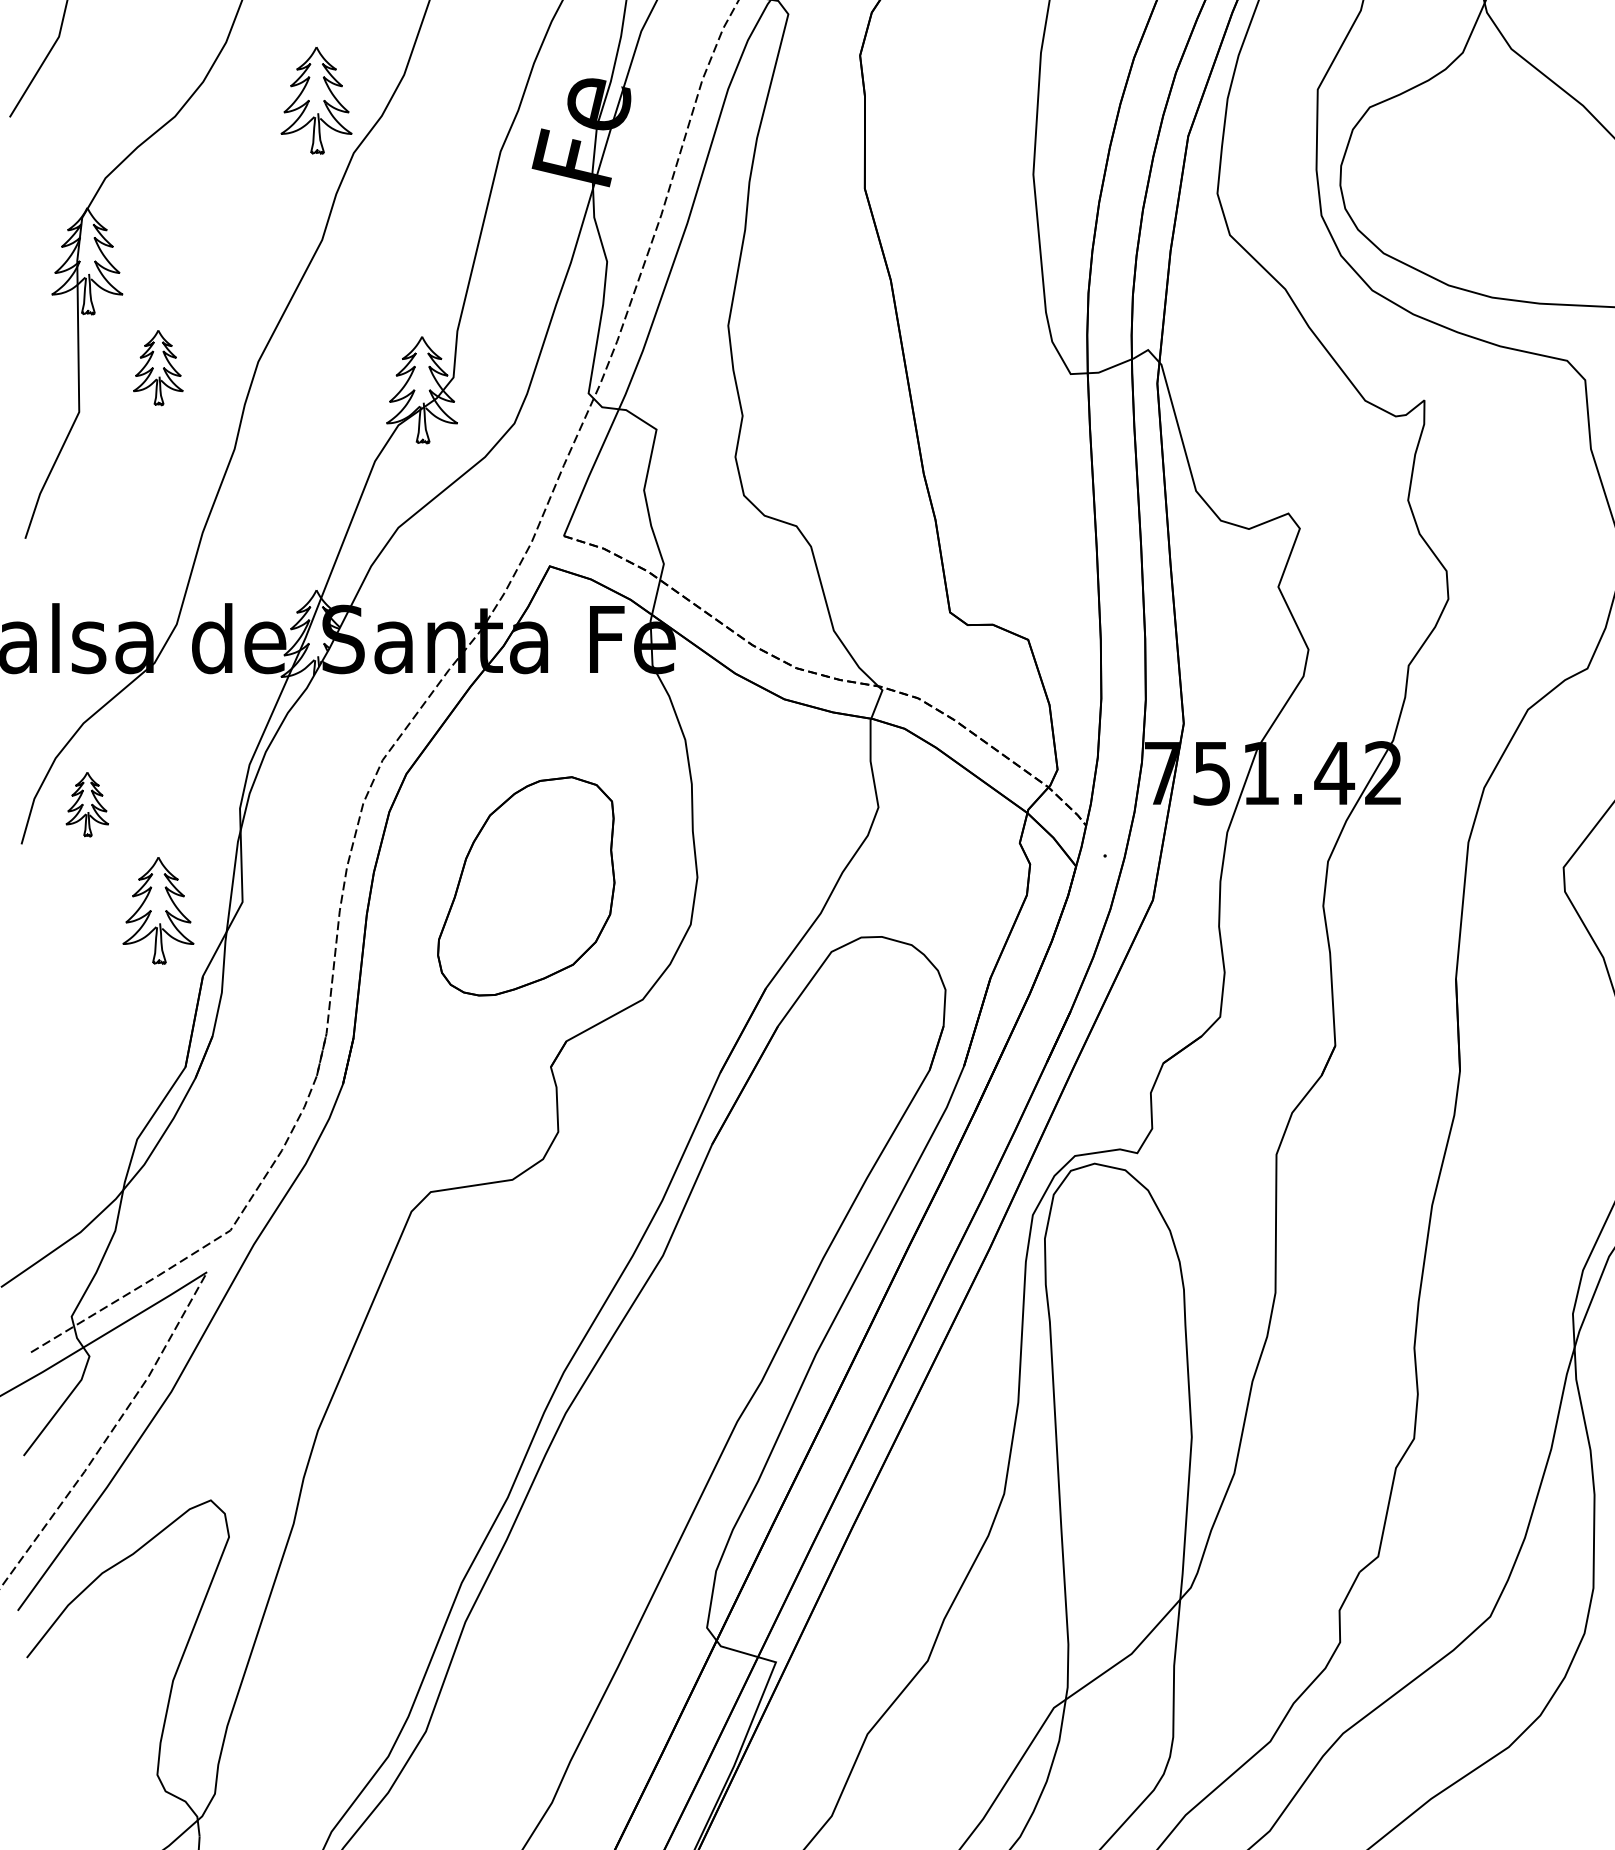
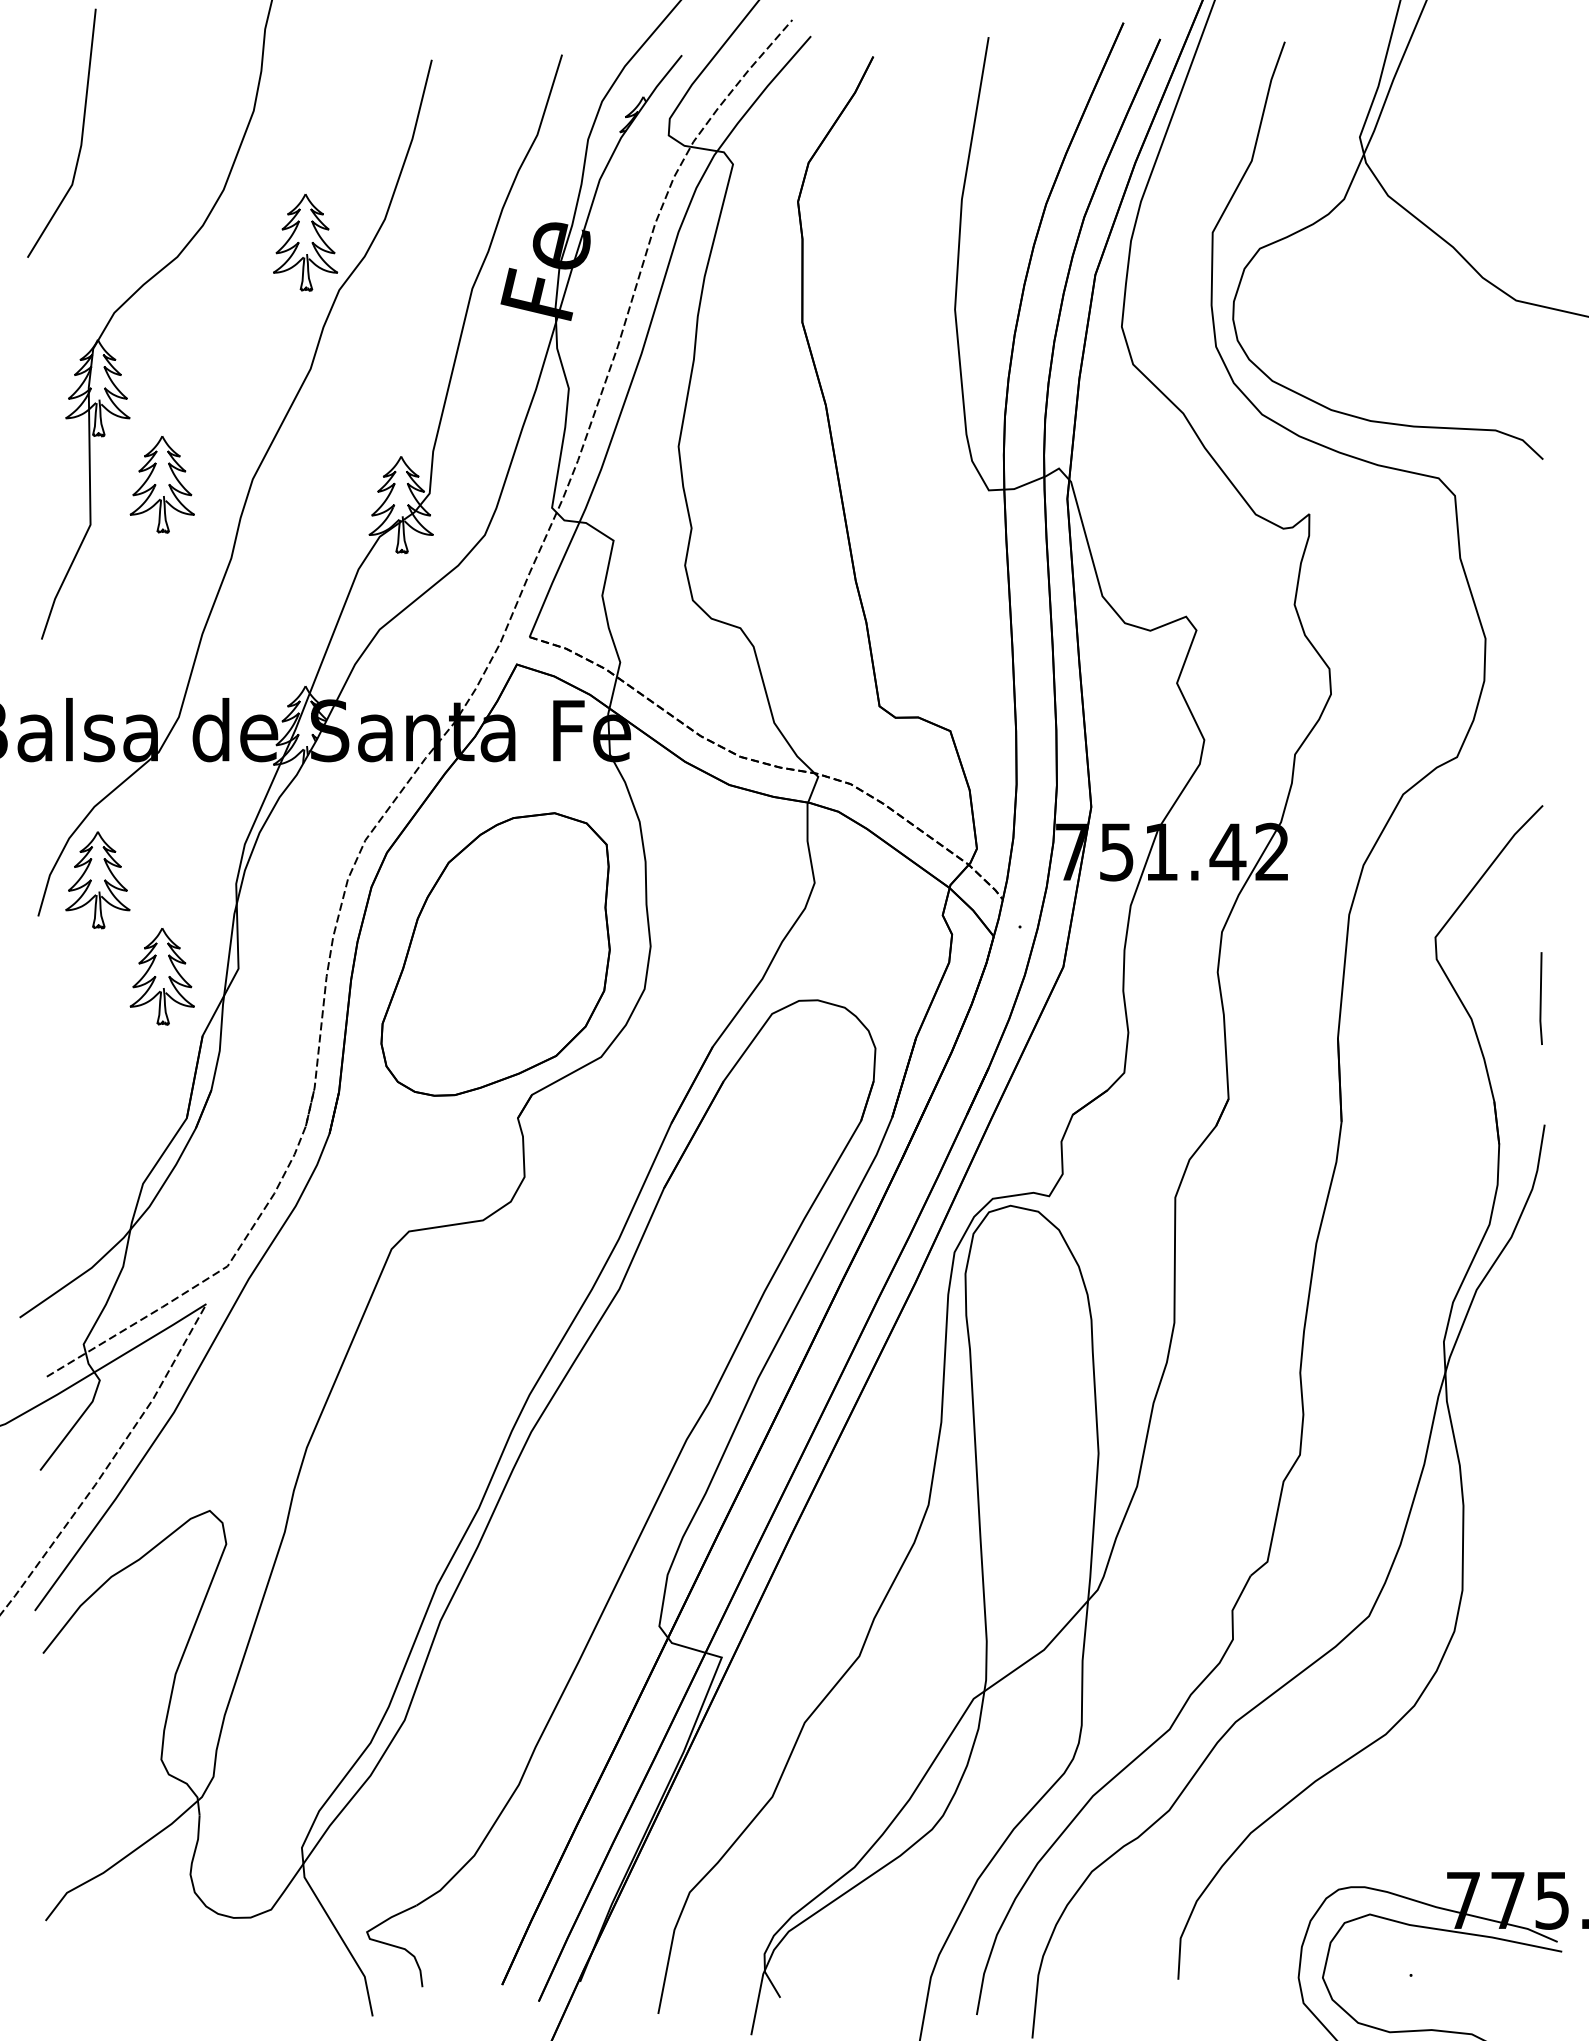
part: (157, 367) -> (161, 484), size x1.43
part: (86, 804) -> (97, 880), size x1.67
part: (526, 886) -> (495, 954), size x1.43

